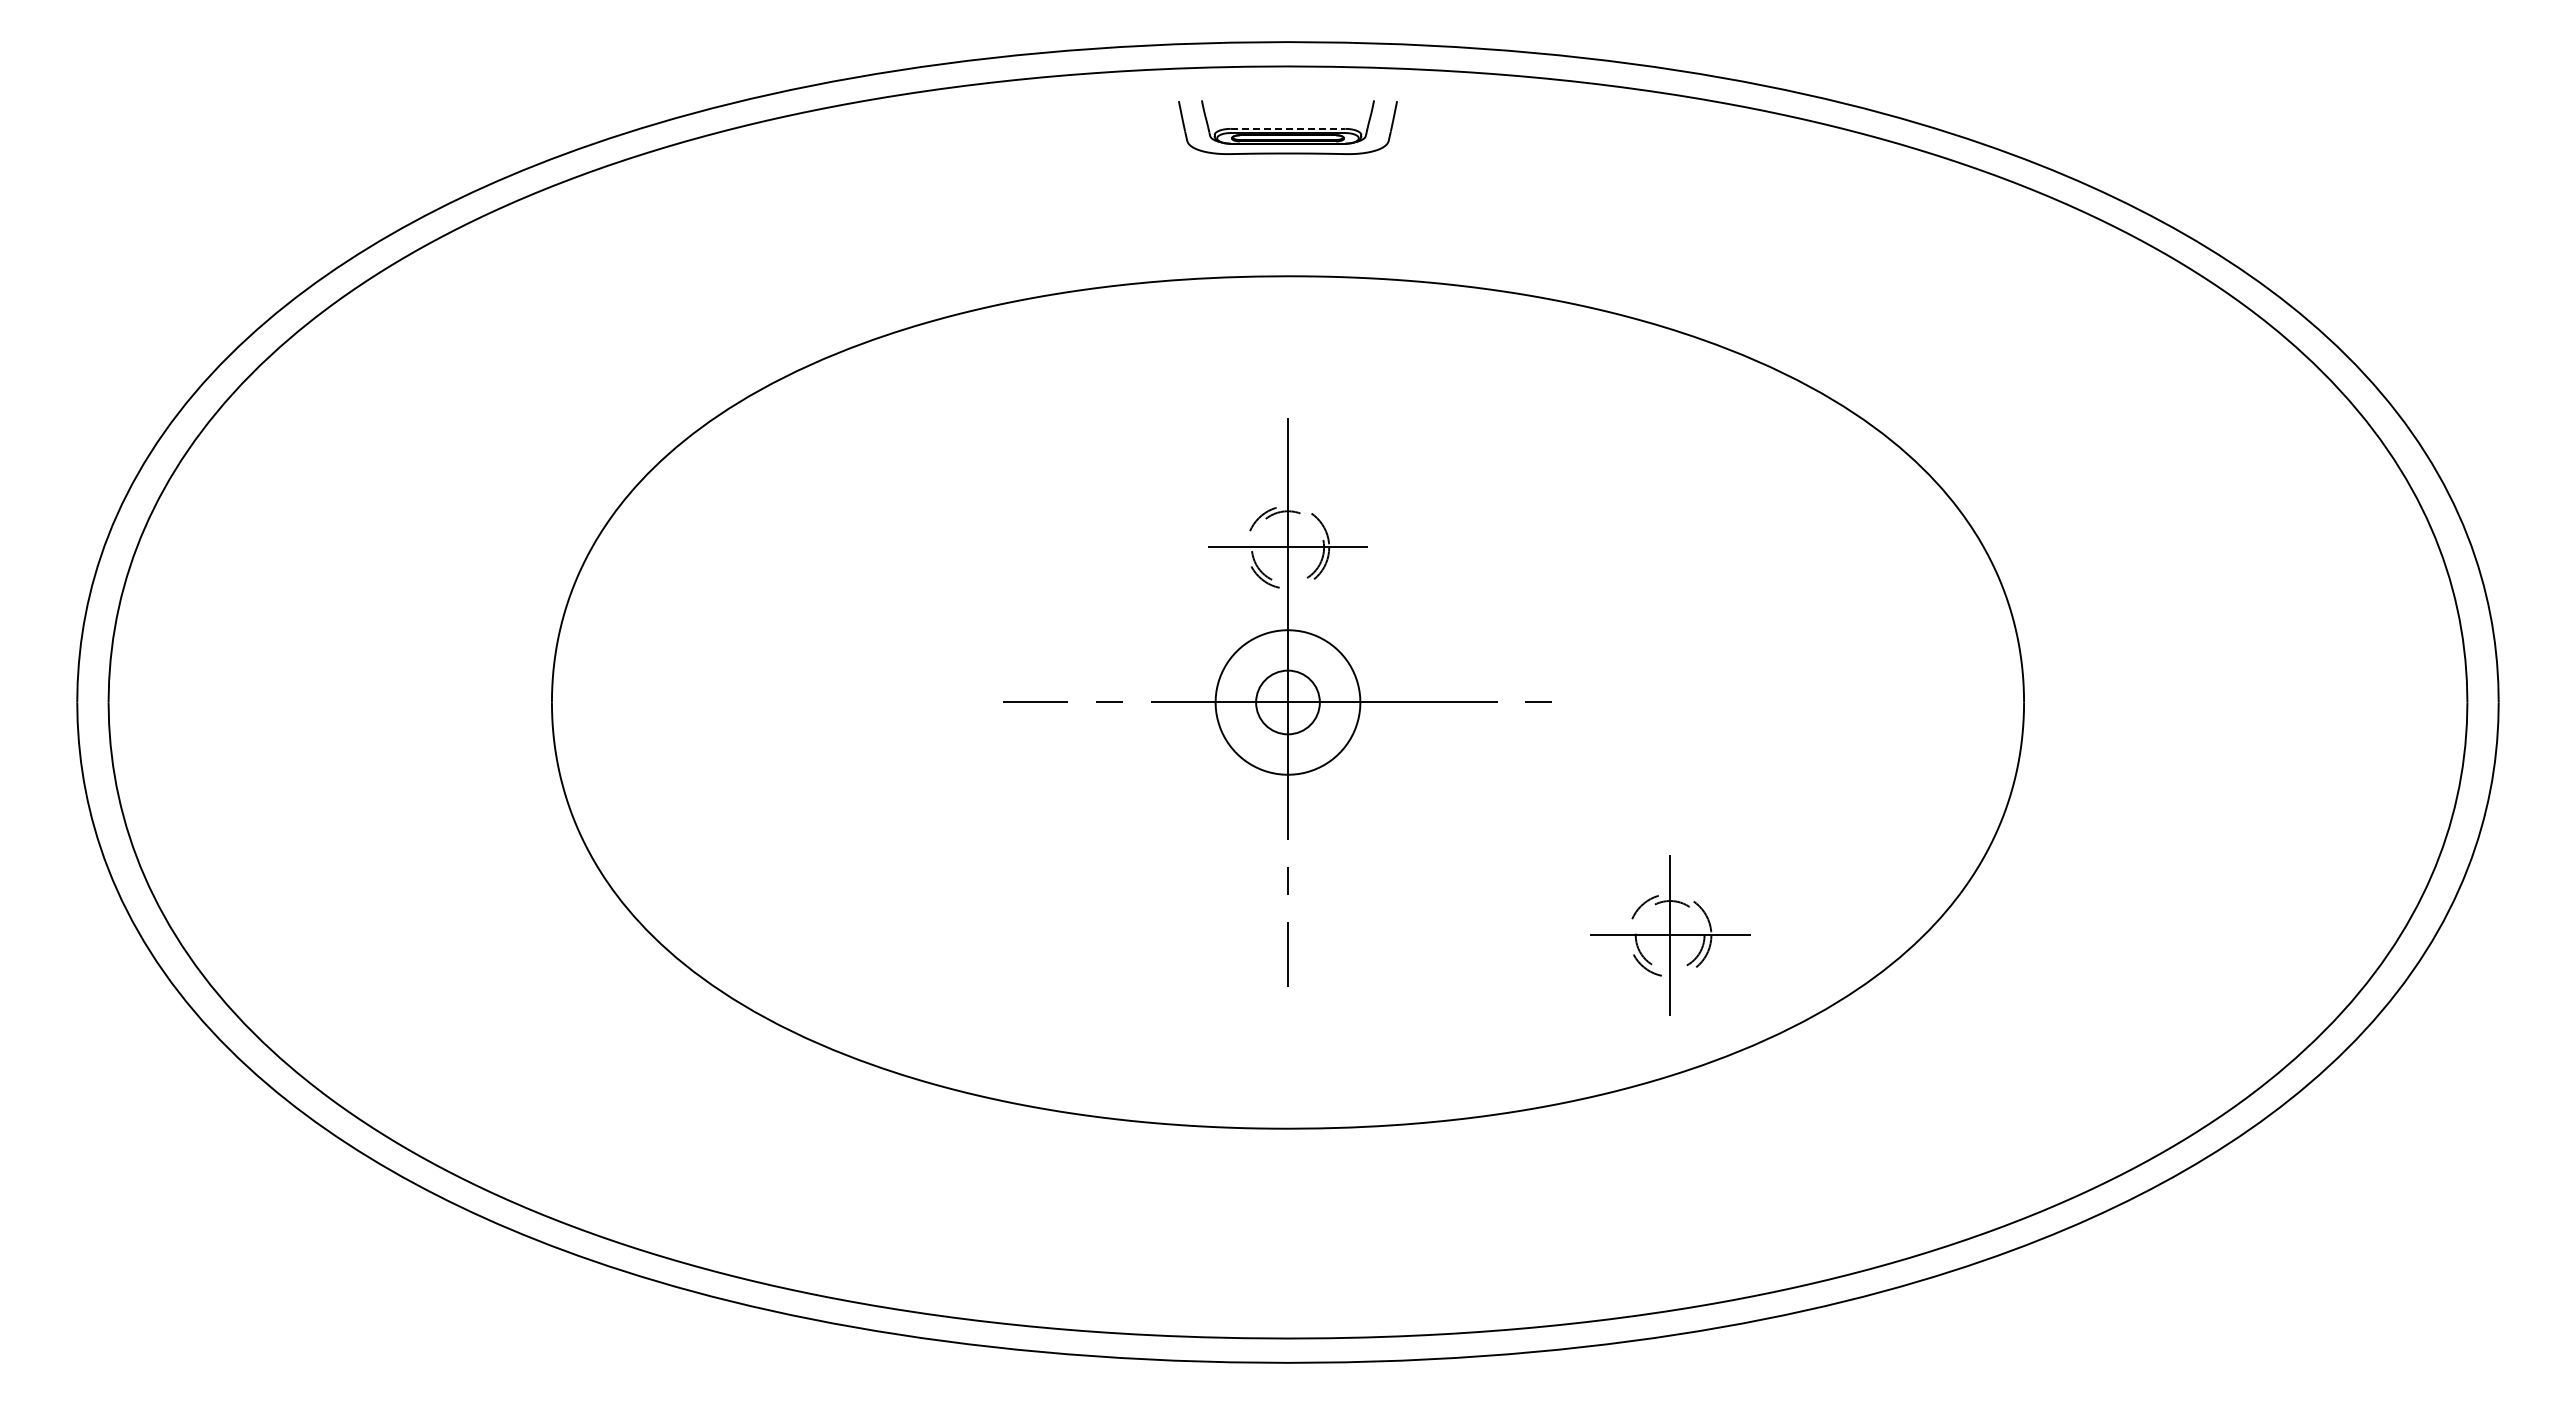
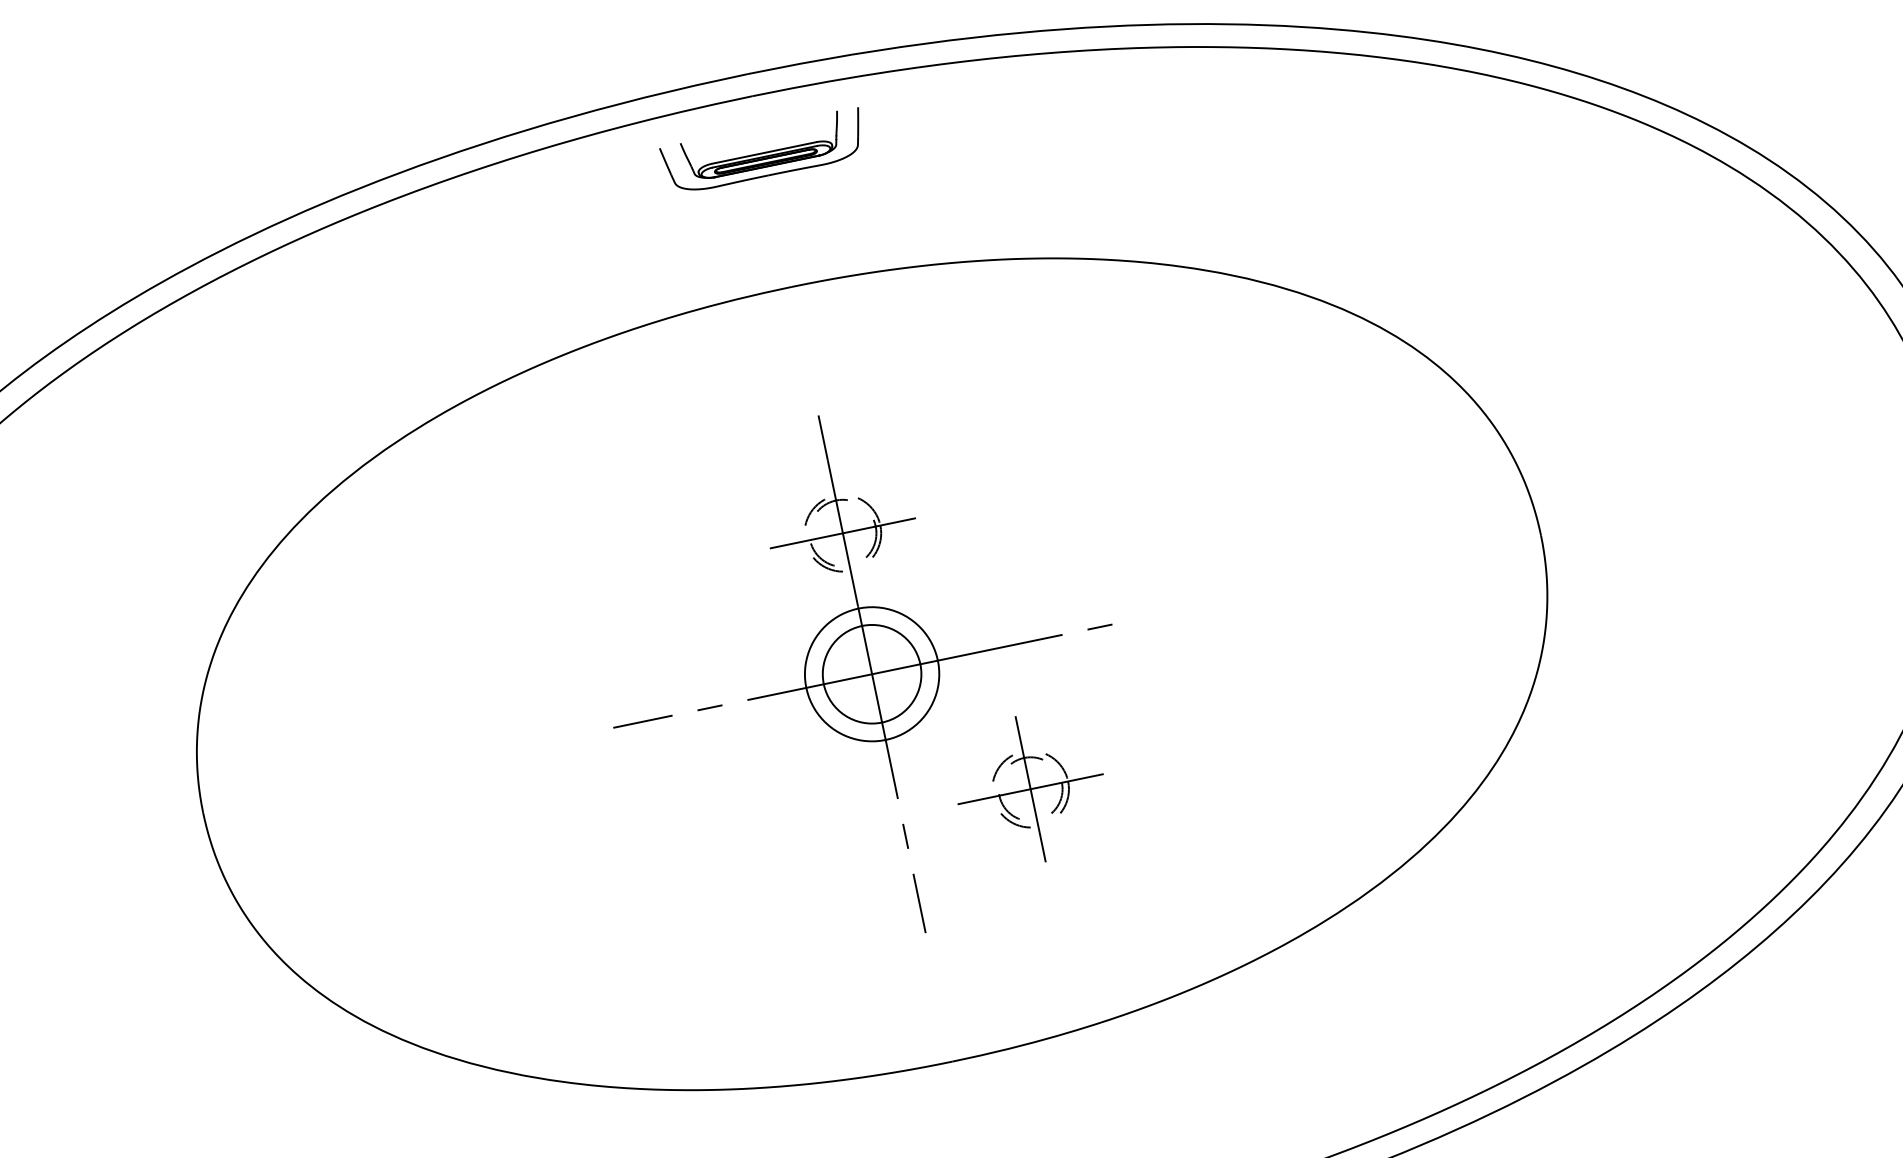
line: (1288, 128) -> (764, 152), dashed -> solid
circle: (1287, 702) -> (871, 674), size x1.67
part: (1670, 935) -> (1030, 789), moved

